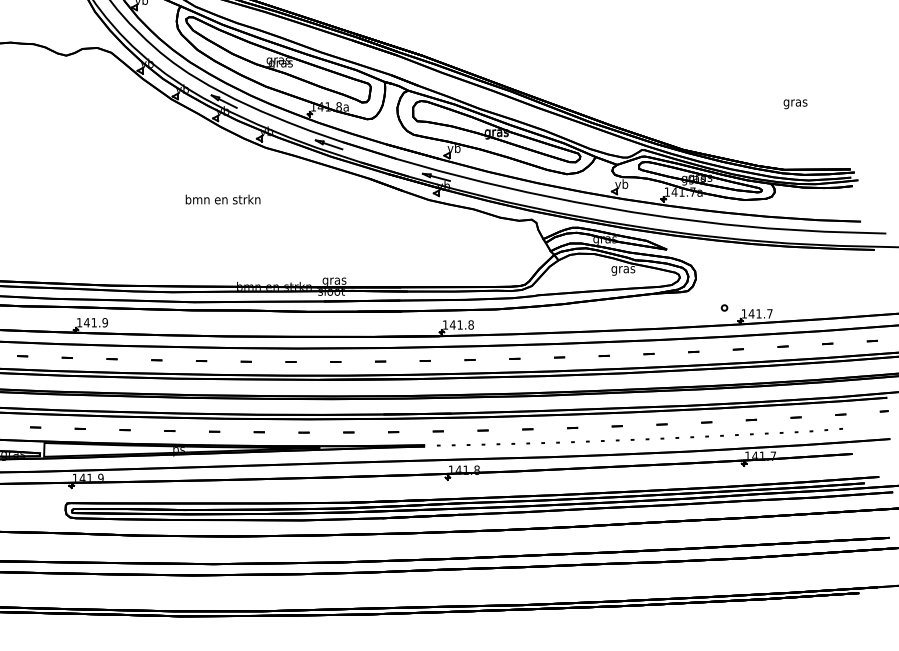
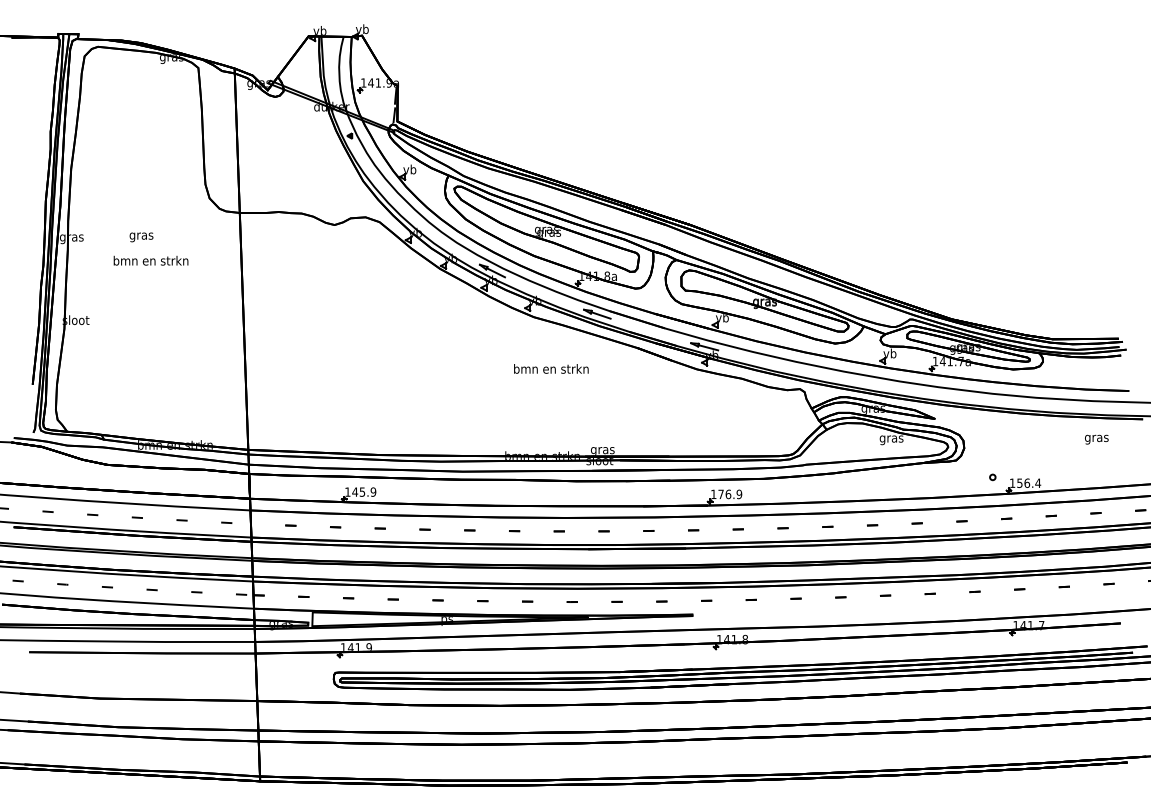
text: (795, 104) -> (1096, 439), moved
text: (223, 199) -> (551, 368), moved
text: (760, 313) -> (1028, 482), 141.7 -> 156.4
text: (94, 322) -> (362, 491), 141.9 -> 145.9
text: (462, 325) -> (730, 494), 141.8 -> 176.9
curve: (646, 438) -> (914, 607), removed

